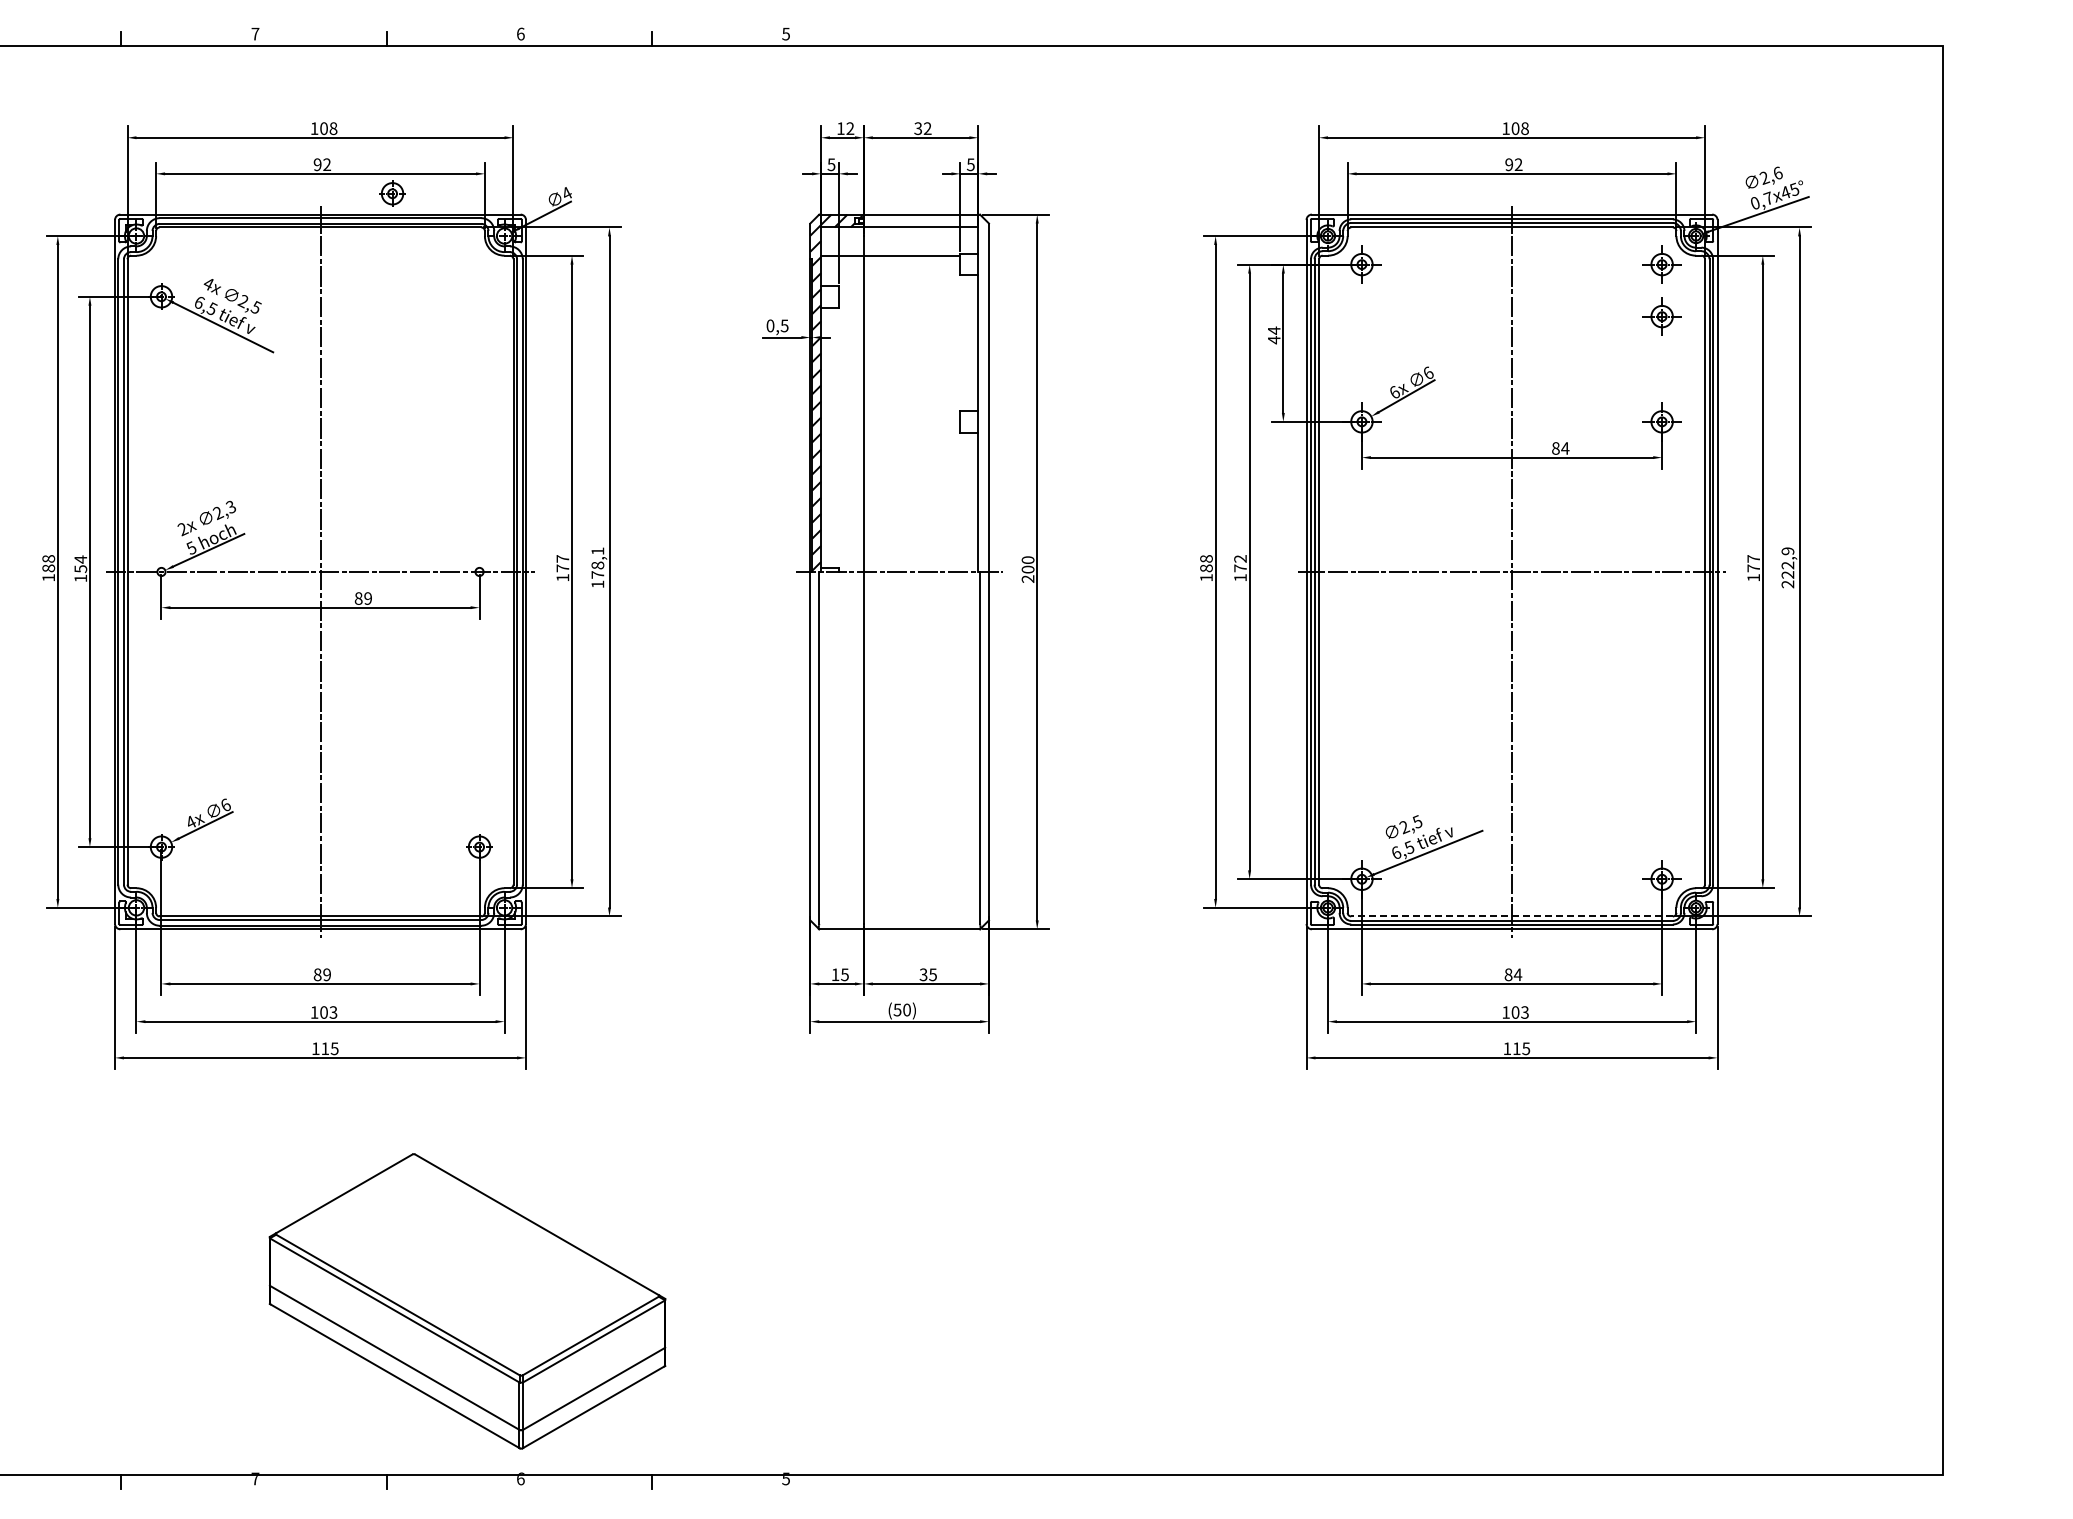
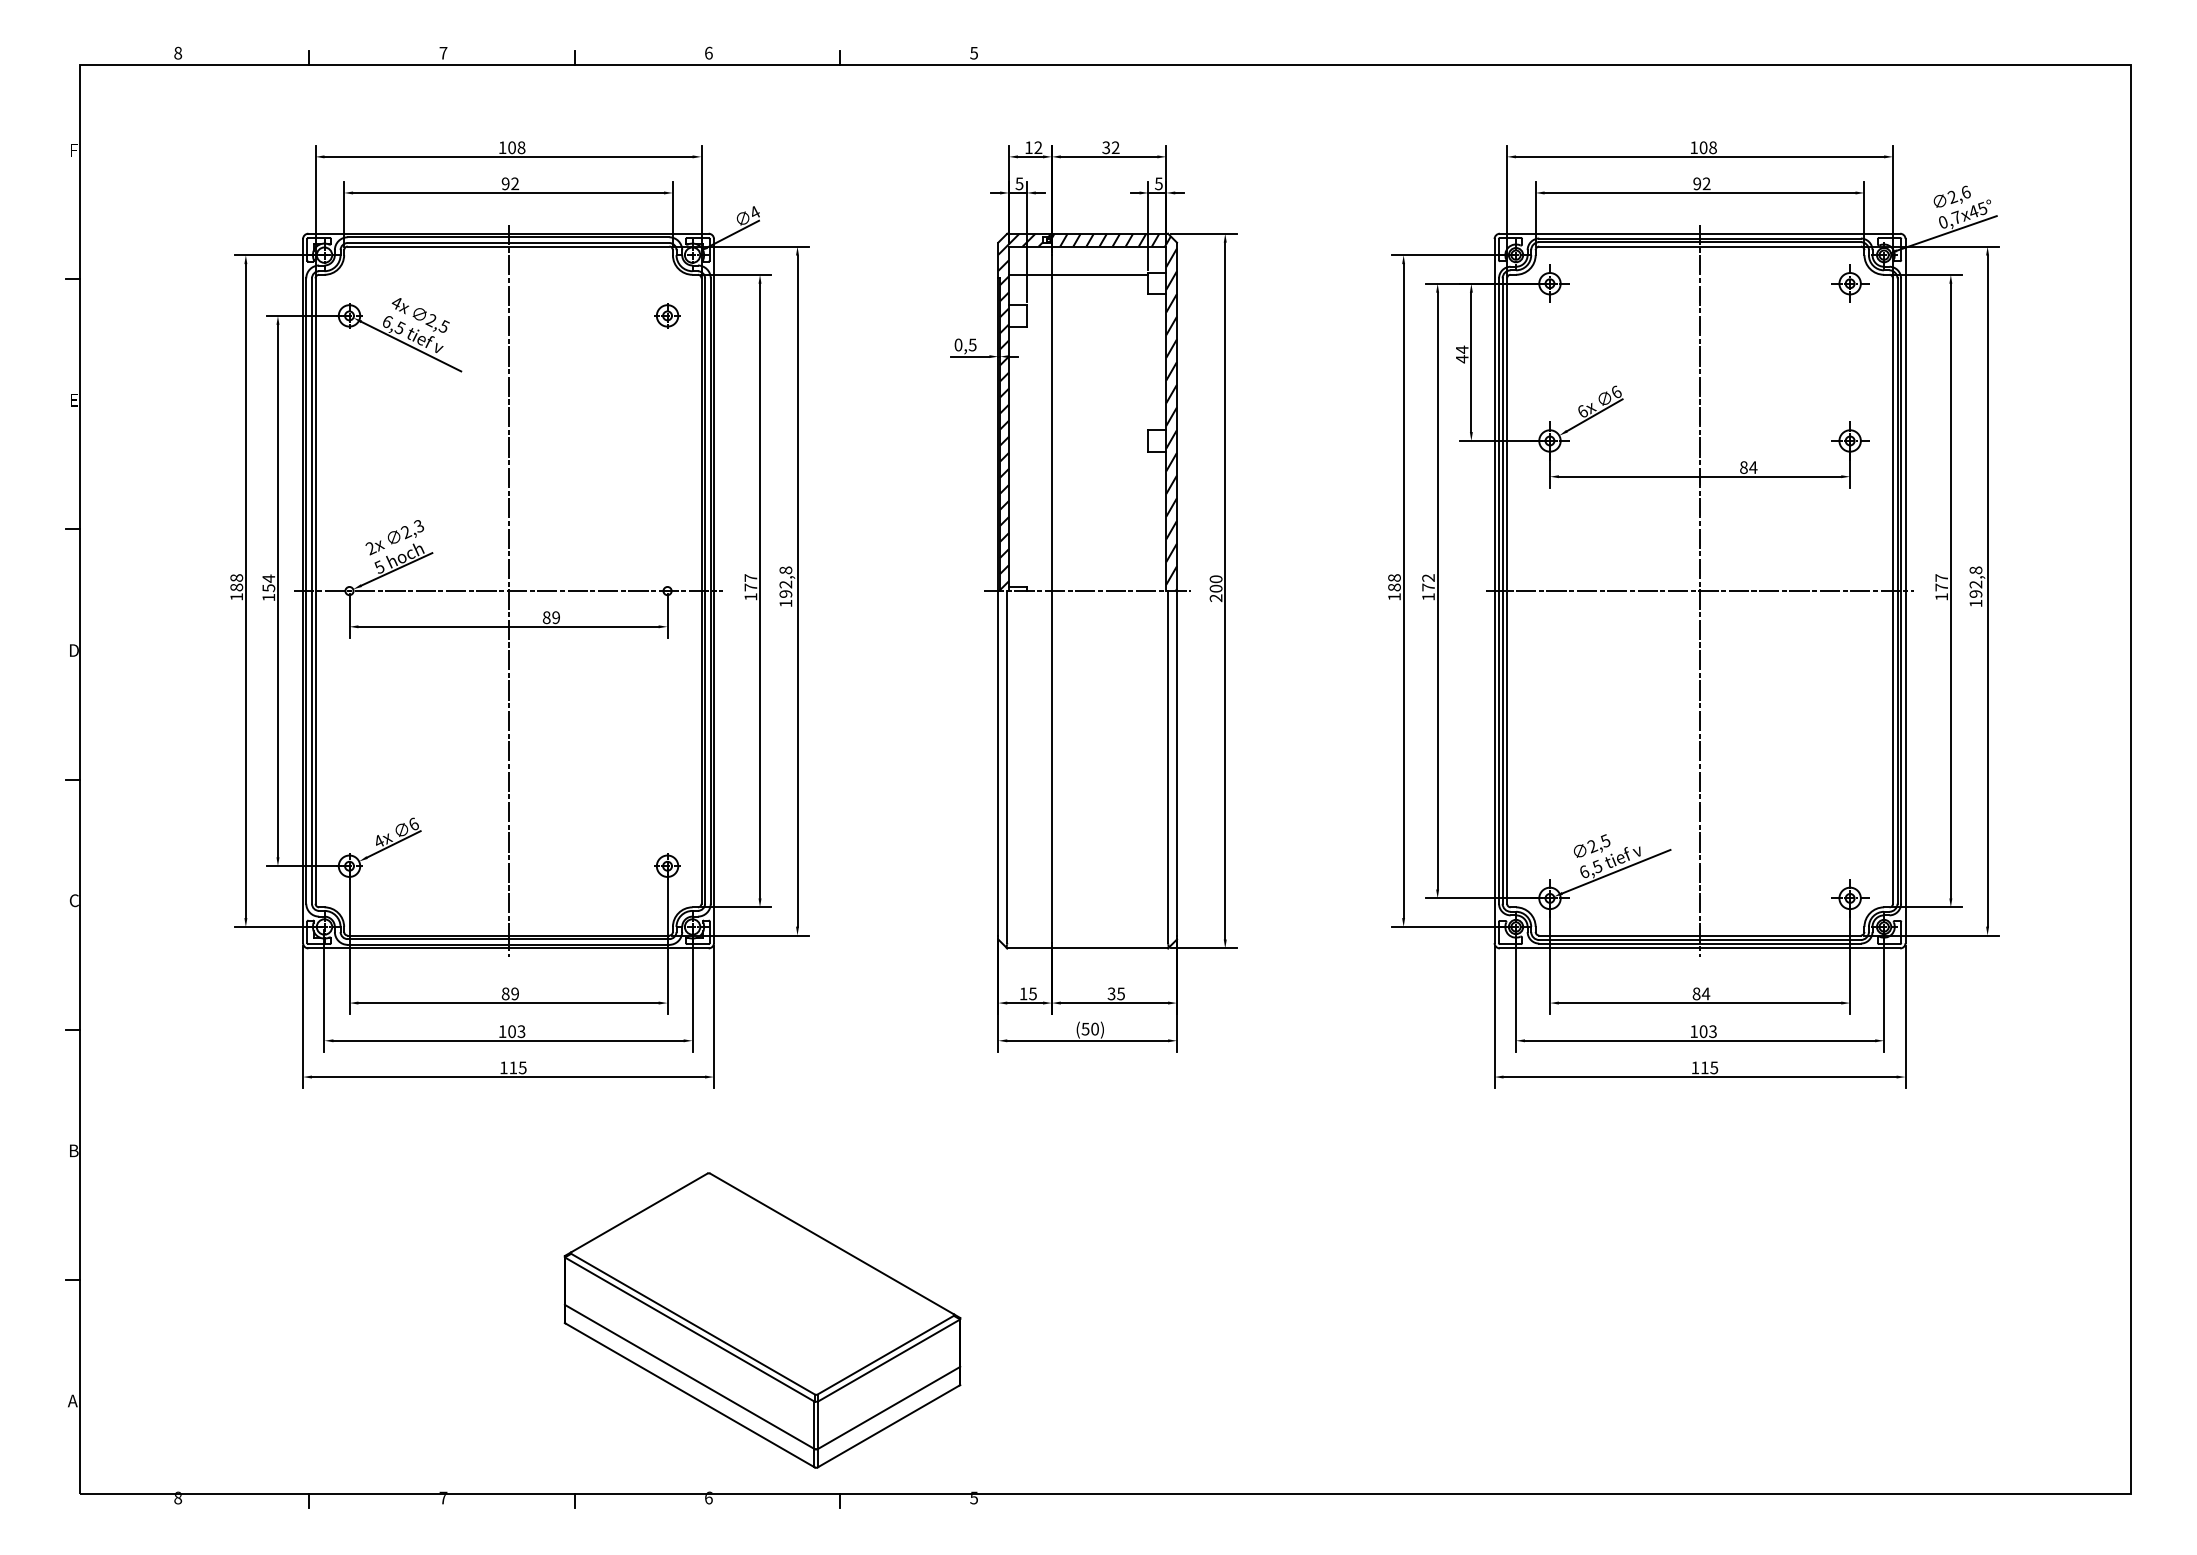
part: (392, 193) -> (667, 315), moved
part: (1662, 316) -> (1850, 335), removed
hatch: (925, 393) -> (1113, 412), added
text: (597, 562) -> (785, 581), 178,1 -> 192,8
text: (1787, 567) -> (1975, 586), 222,9 -> 192,8
line: (1512, 916) -> (1700, 935), dashed -> solid
part: (467, 1301) -> (762, 1320), moved

